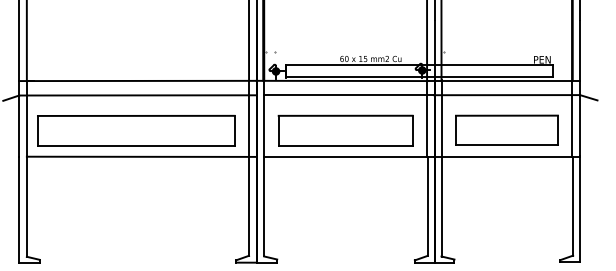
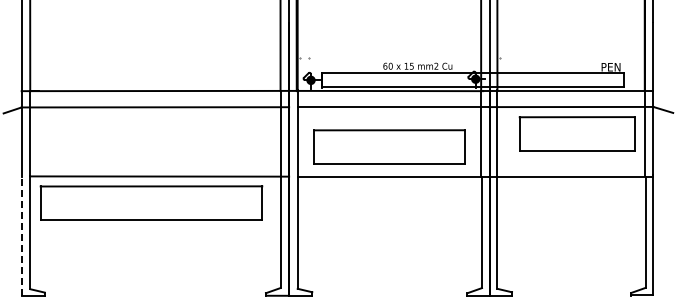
part: (136, 130) -> (151, 202), moved
part: (506, 130) -> (576, 133), moved
line: (19, 210) -> (21, 236), solid -> dashed

